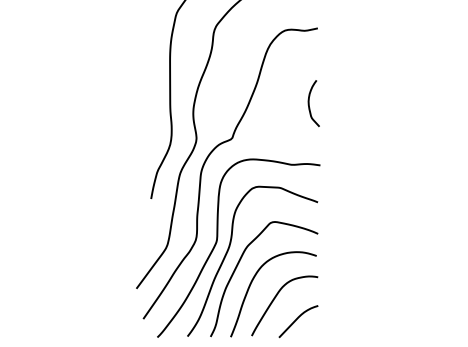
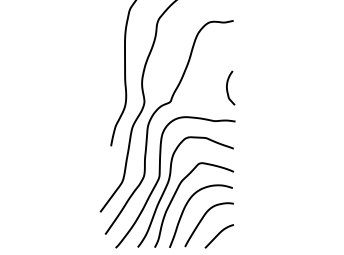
curve: (309, 102) -> (227, 87), moved

